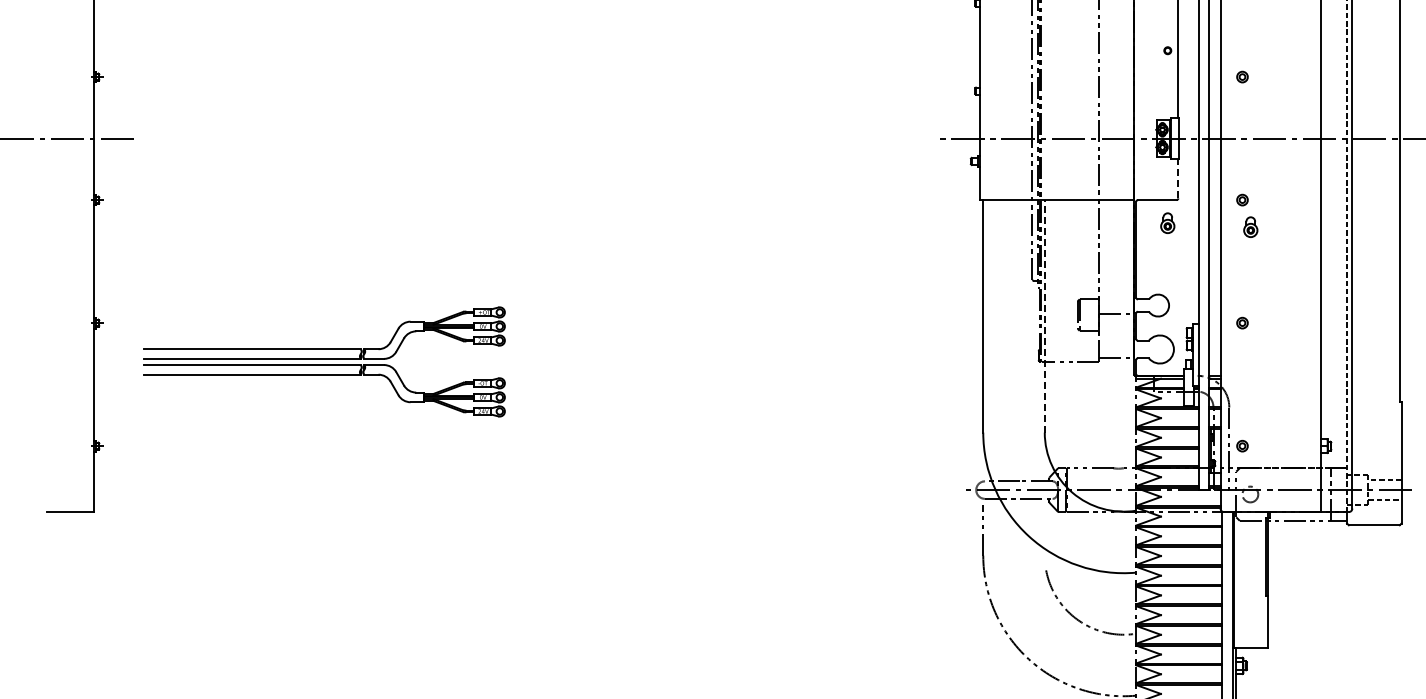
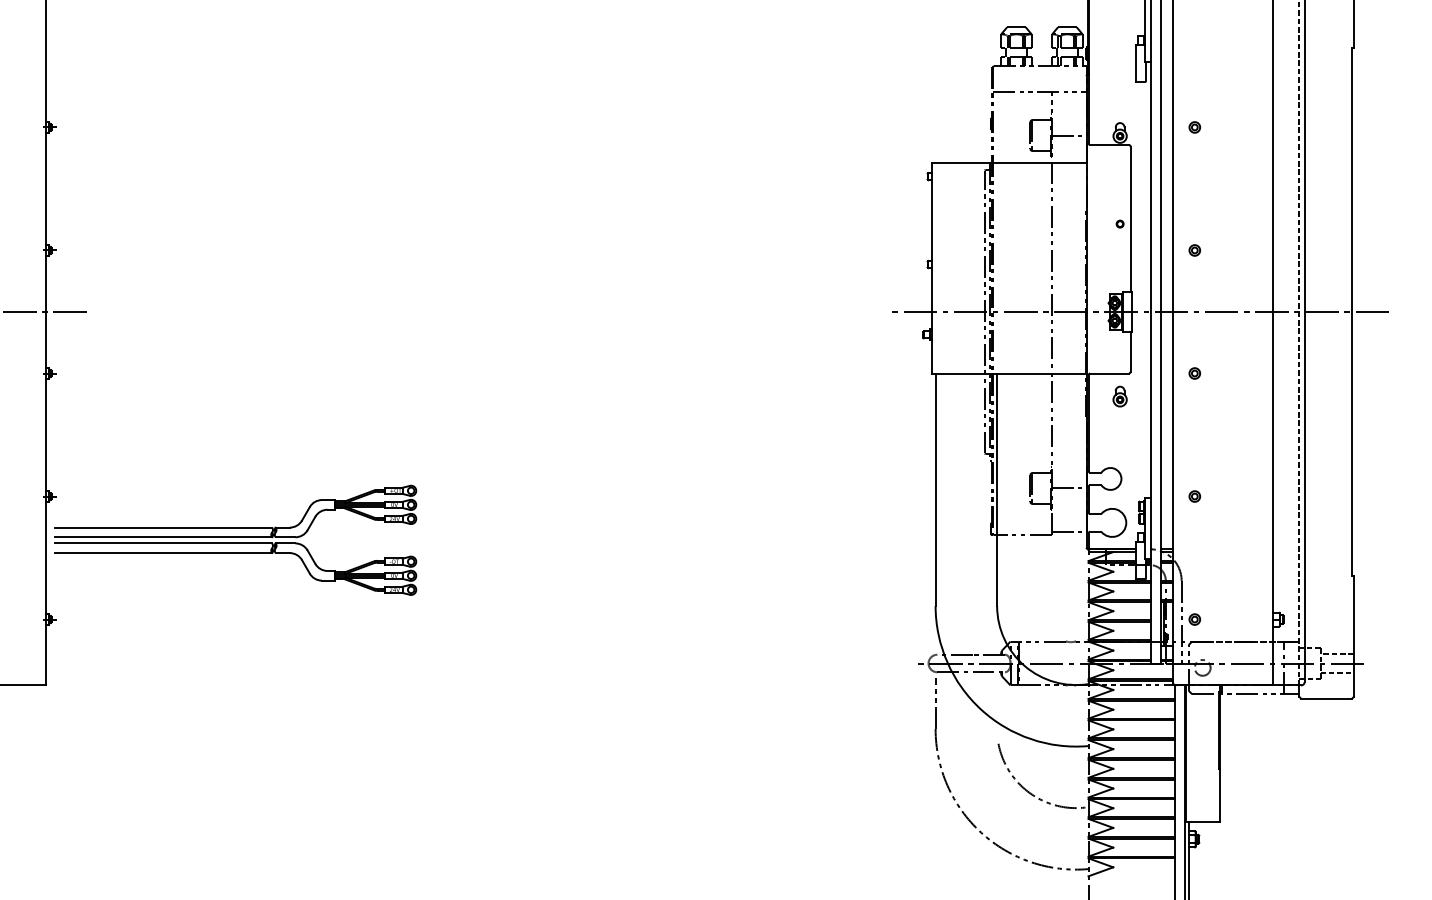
line: (1178, 178) -> (1130, 351), dashed -> solid
part: (1250, 227) -> (1202, 400), removed
line: (1045, 316) -> (997, 489), dashed -> solid
part: (324, 361) -> (235, 539), moved

